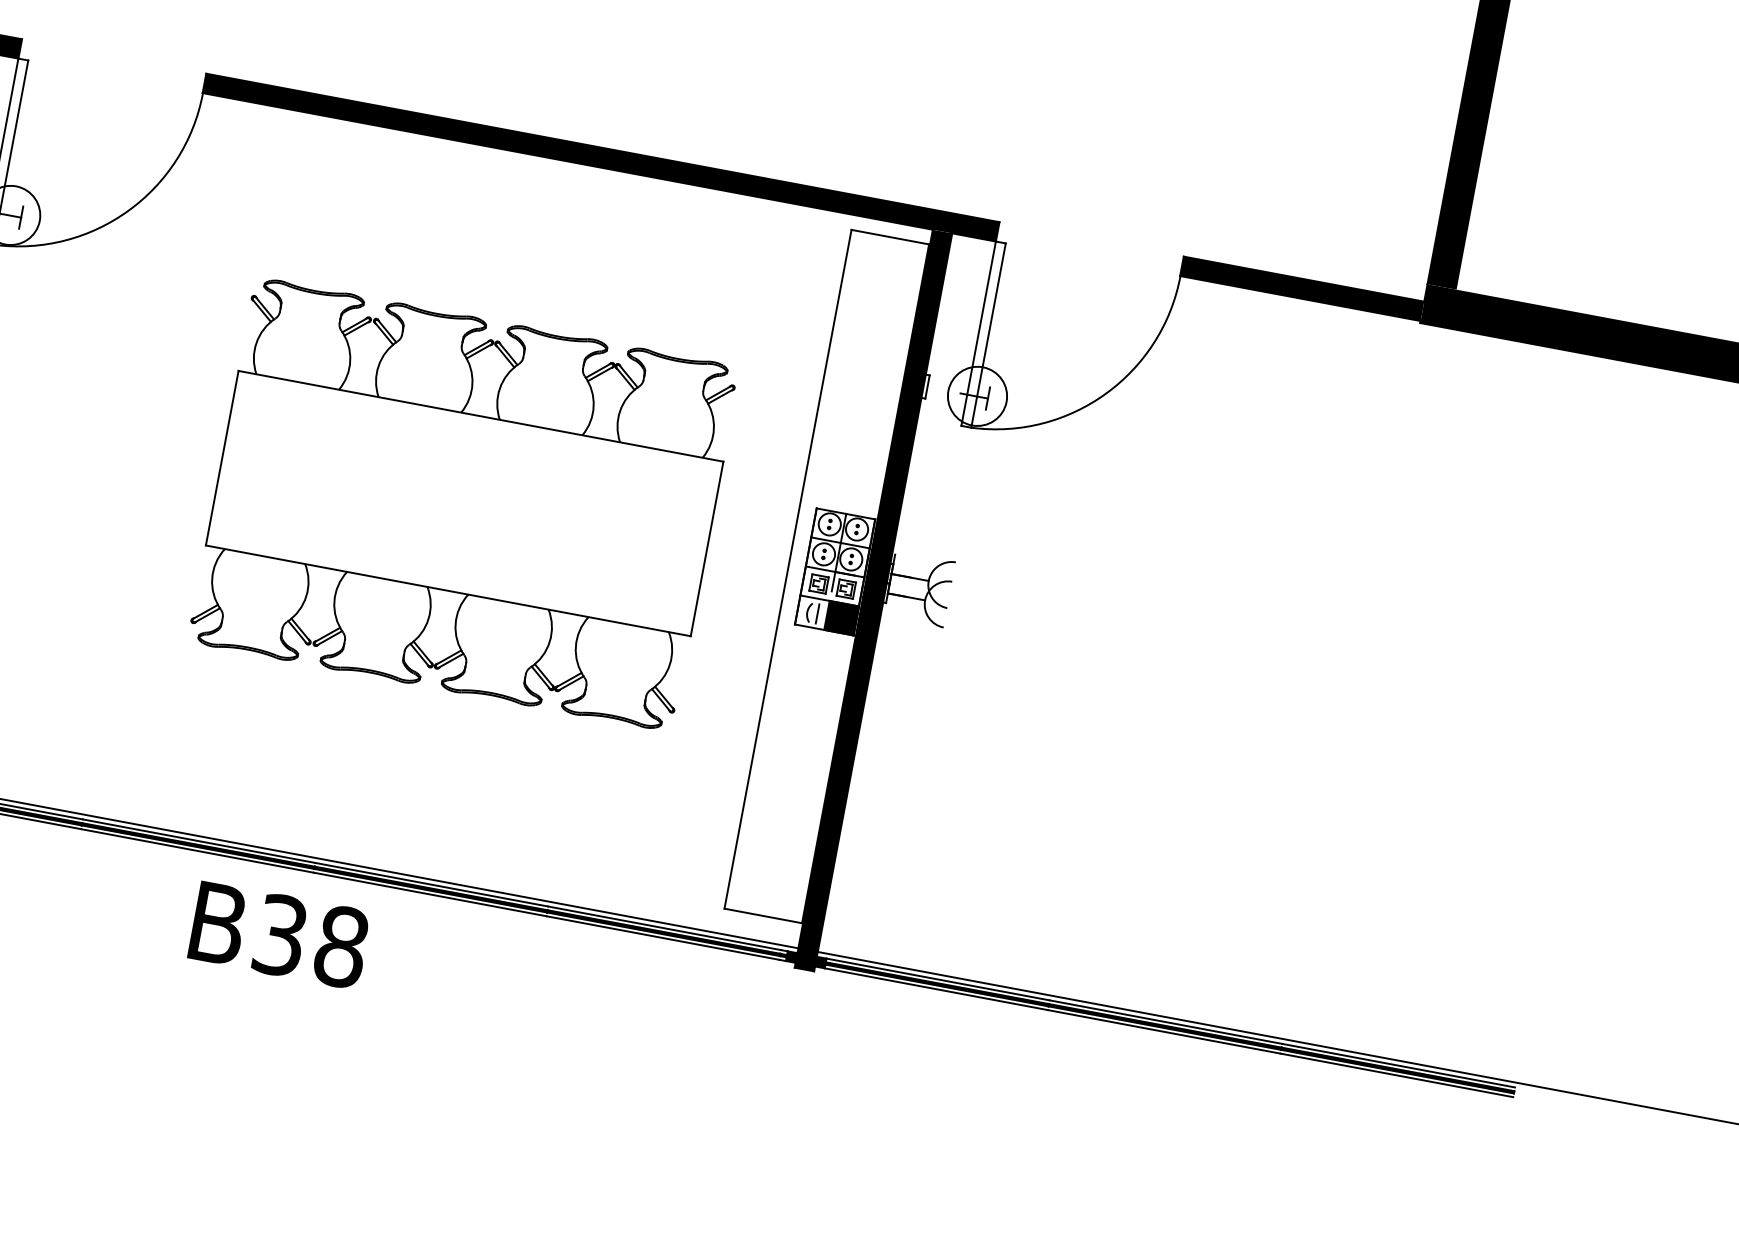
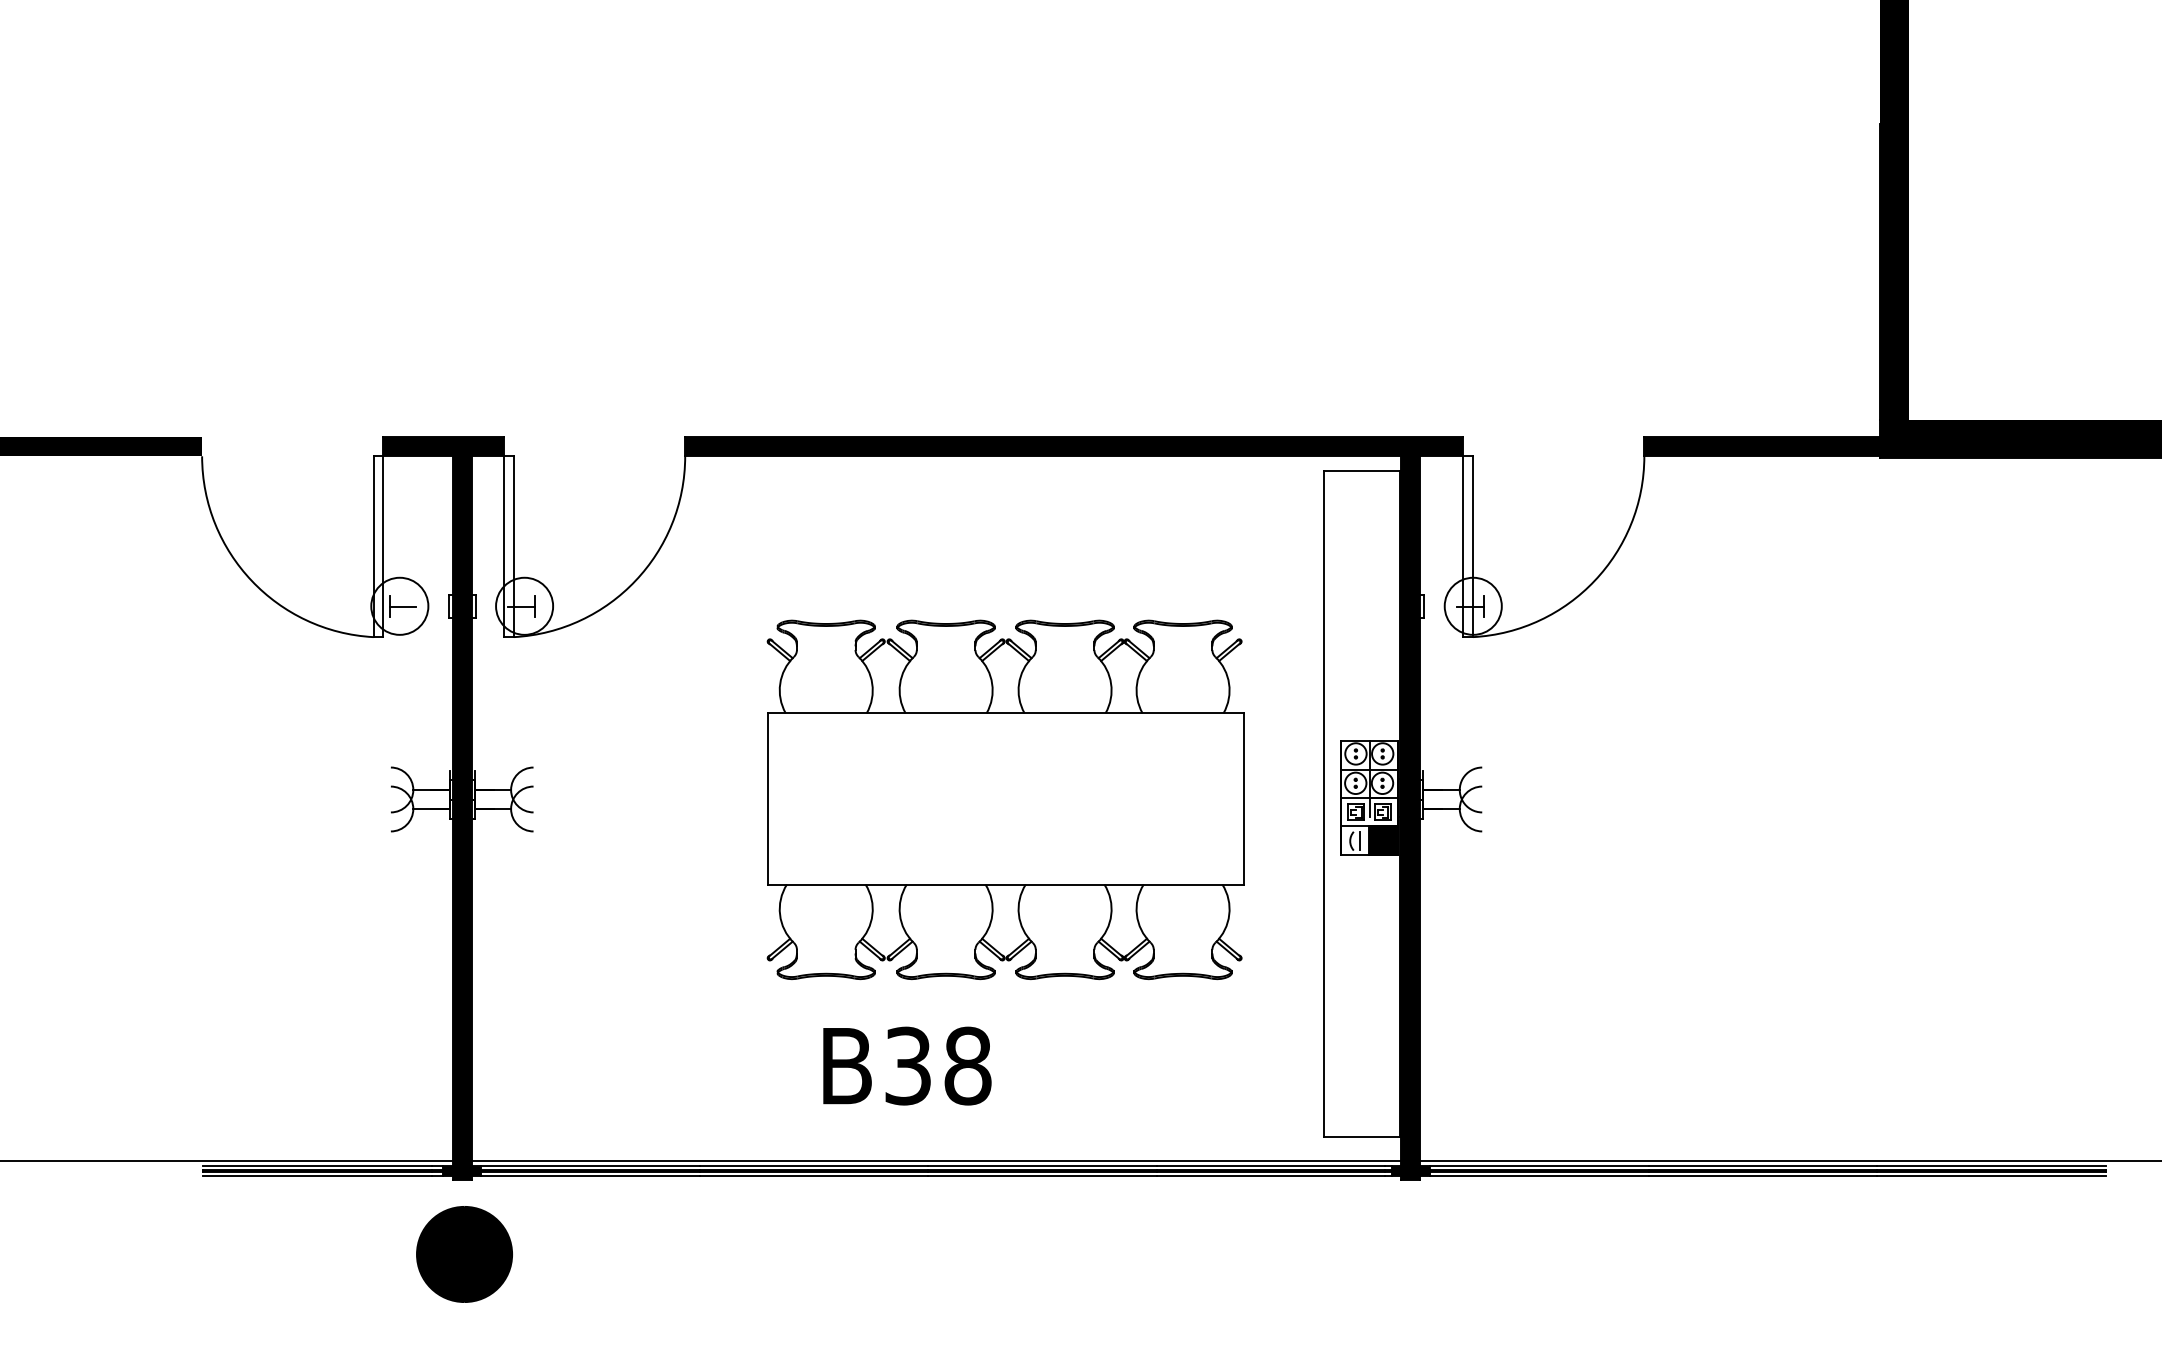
text: (279, 934) -> (907, 1065), moved

